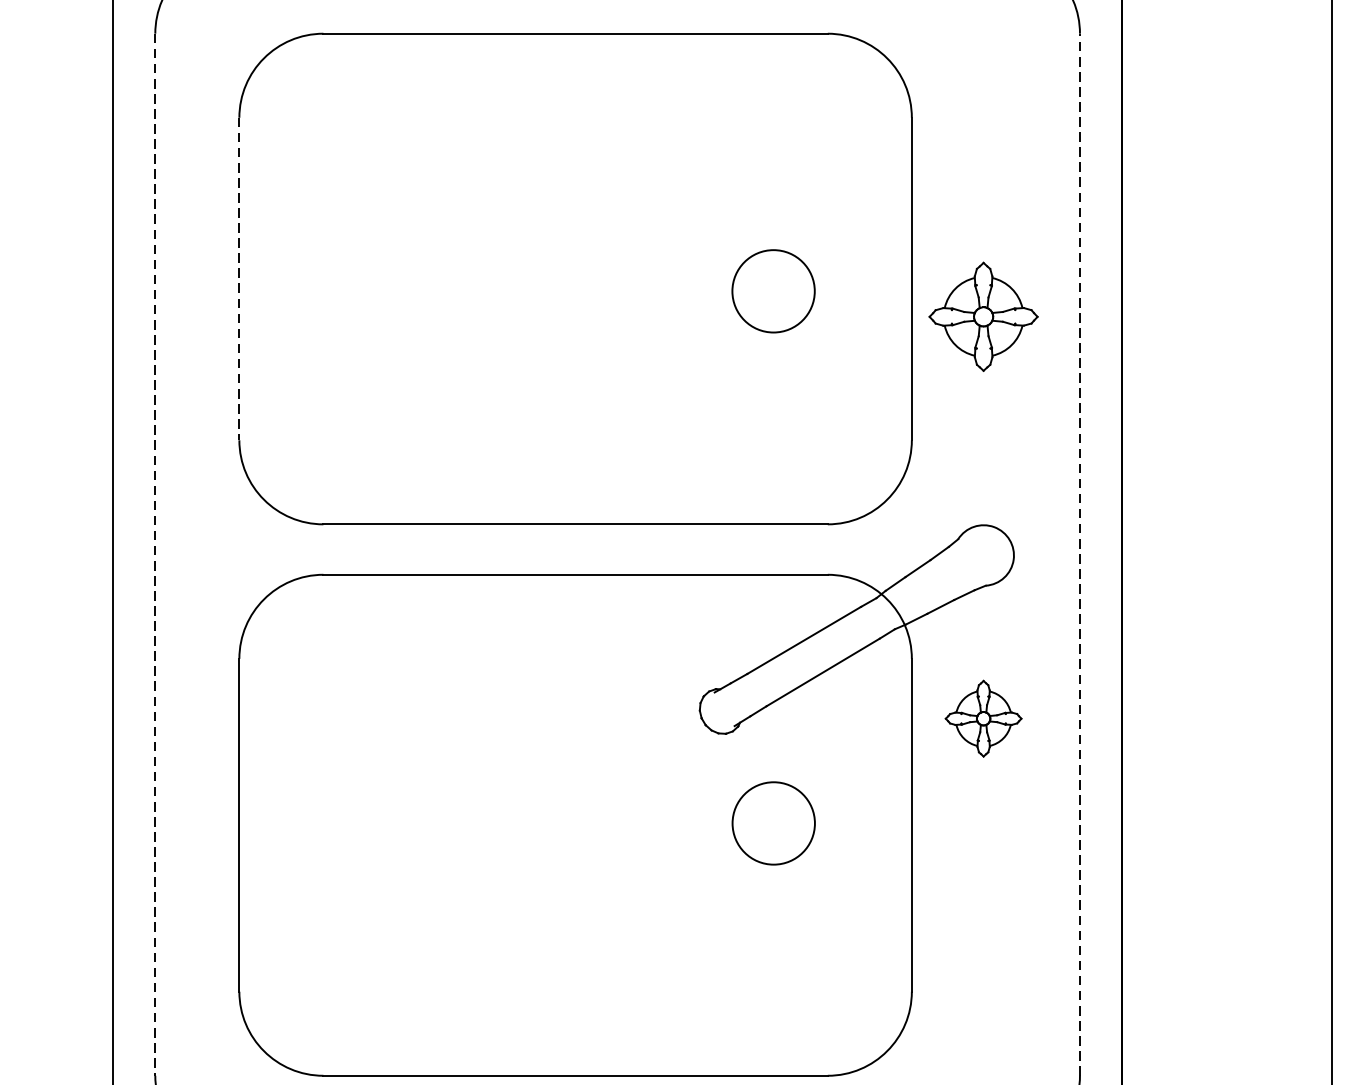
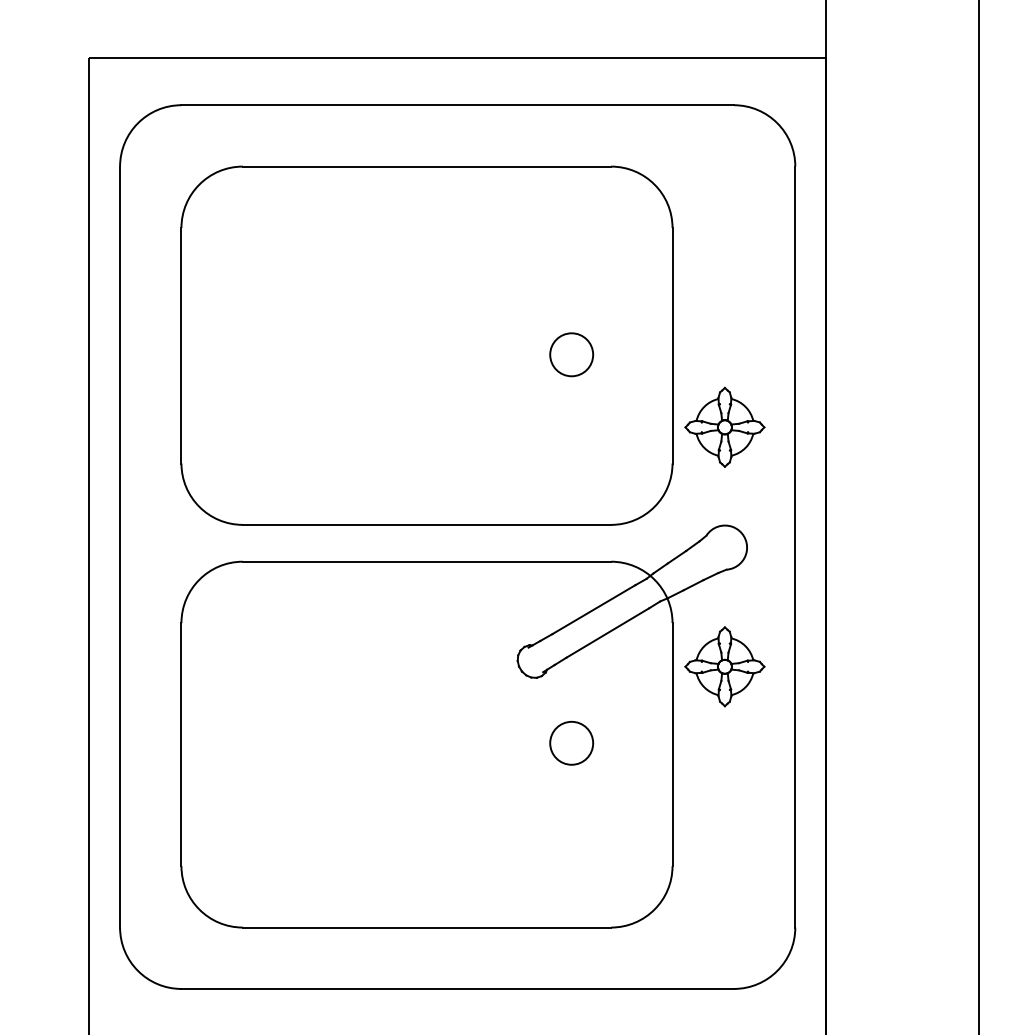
line: (239, 278) -> (181, 345), dashed -> solid
circle: (773, 291) -> (571, 354), size x0.71
part: (983, 315) -> (724, 426), moved
line: (1080, 553) -> (795, 546), dashed -> solid
line: (155, 555) -> (120, 547), dashed -> solid
part: (983, 718) -> (724, 666), size x1.43
circle: (773, 822) -> (571, 742), size x0.71

